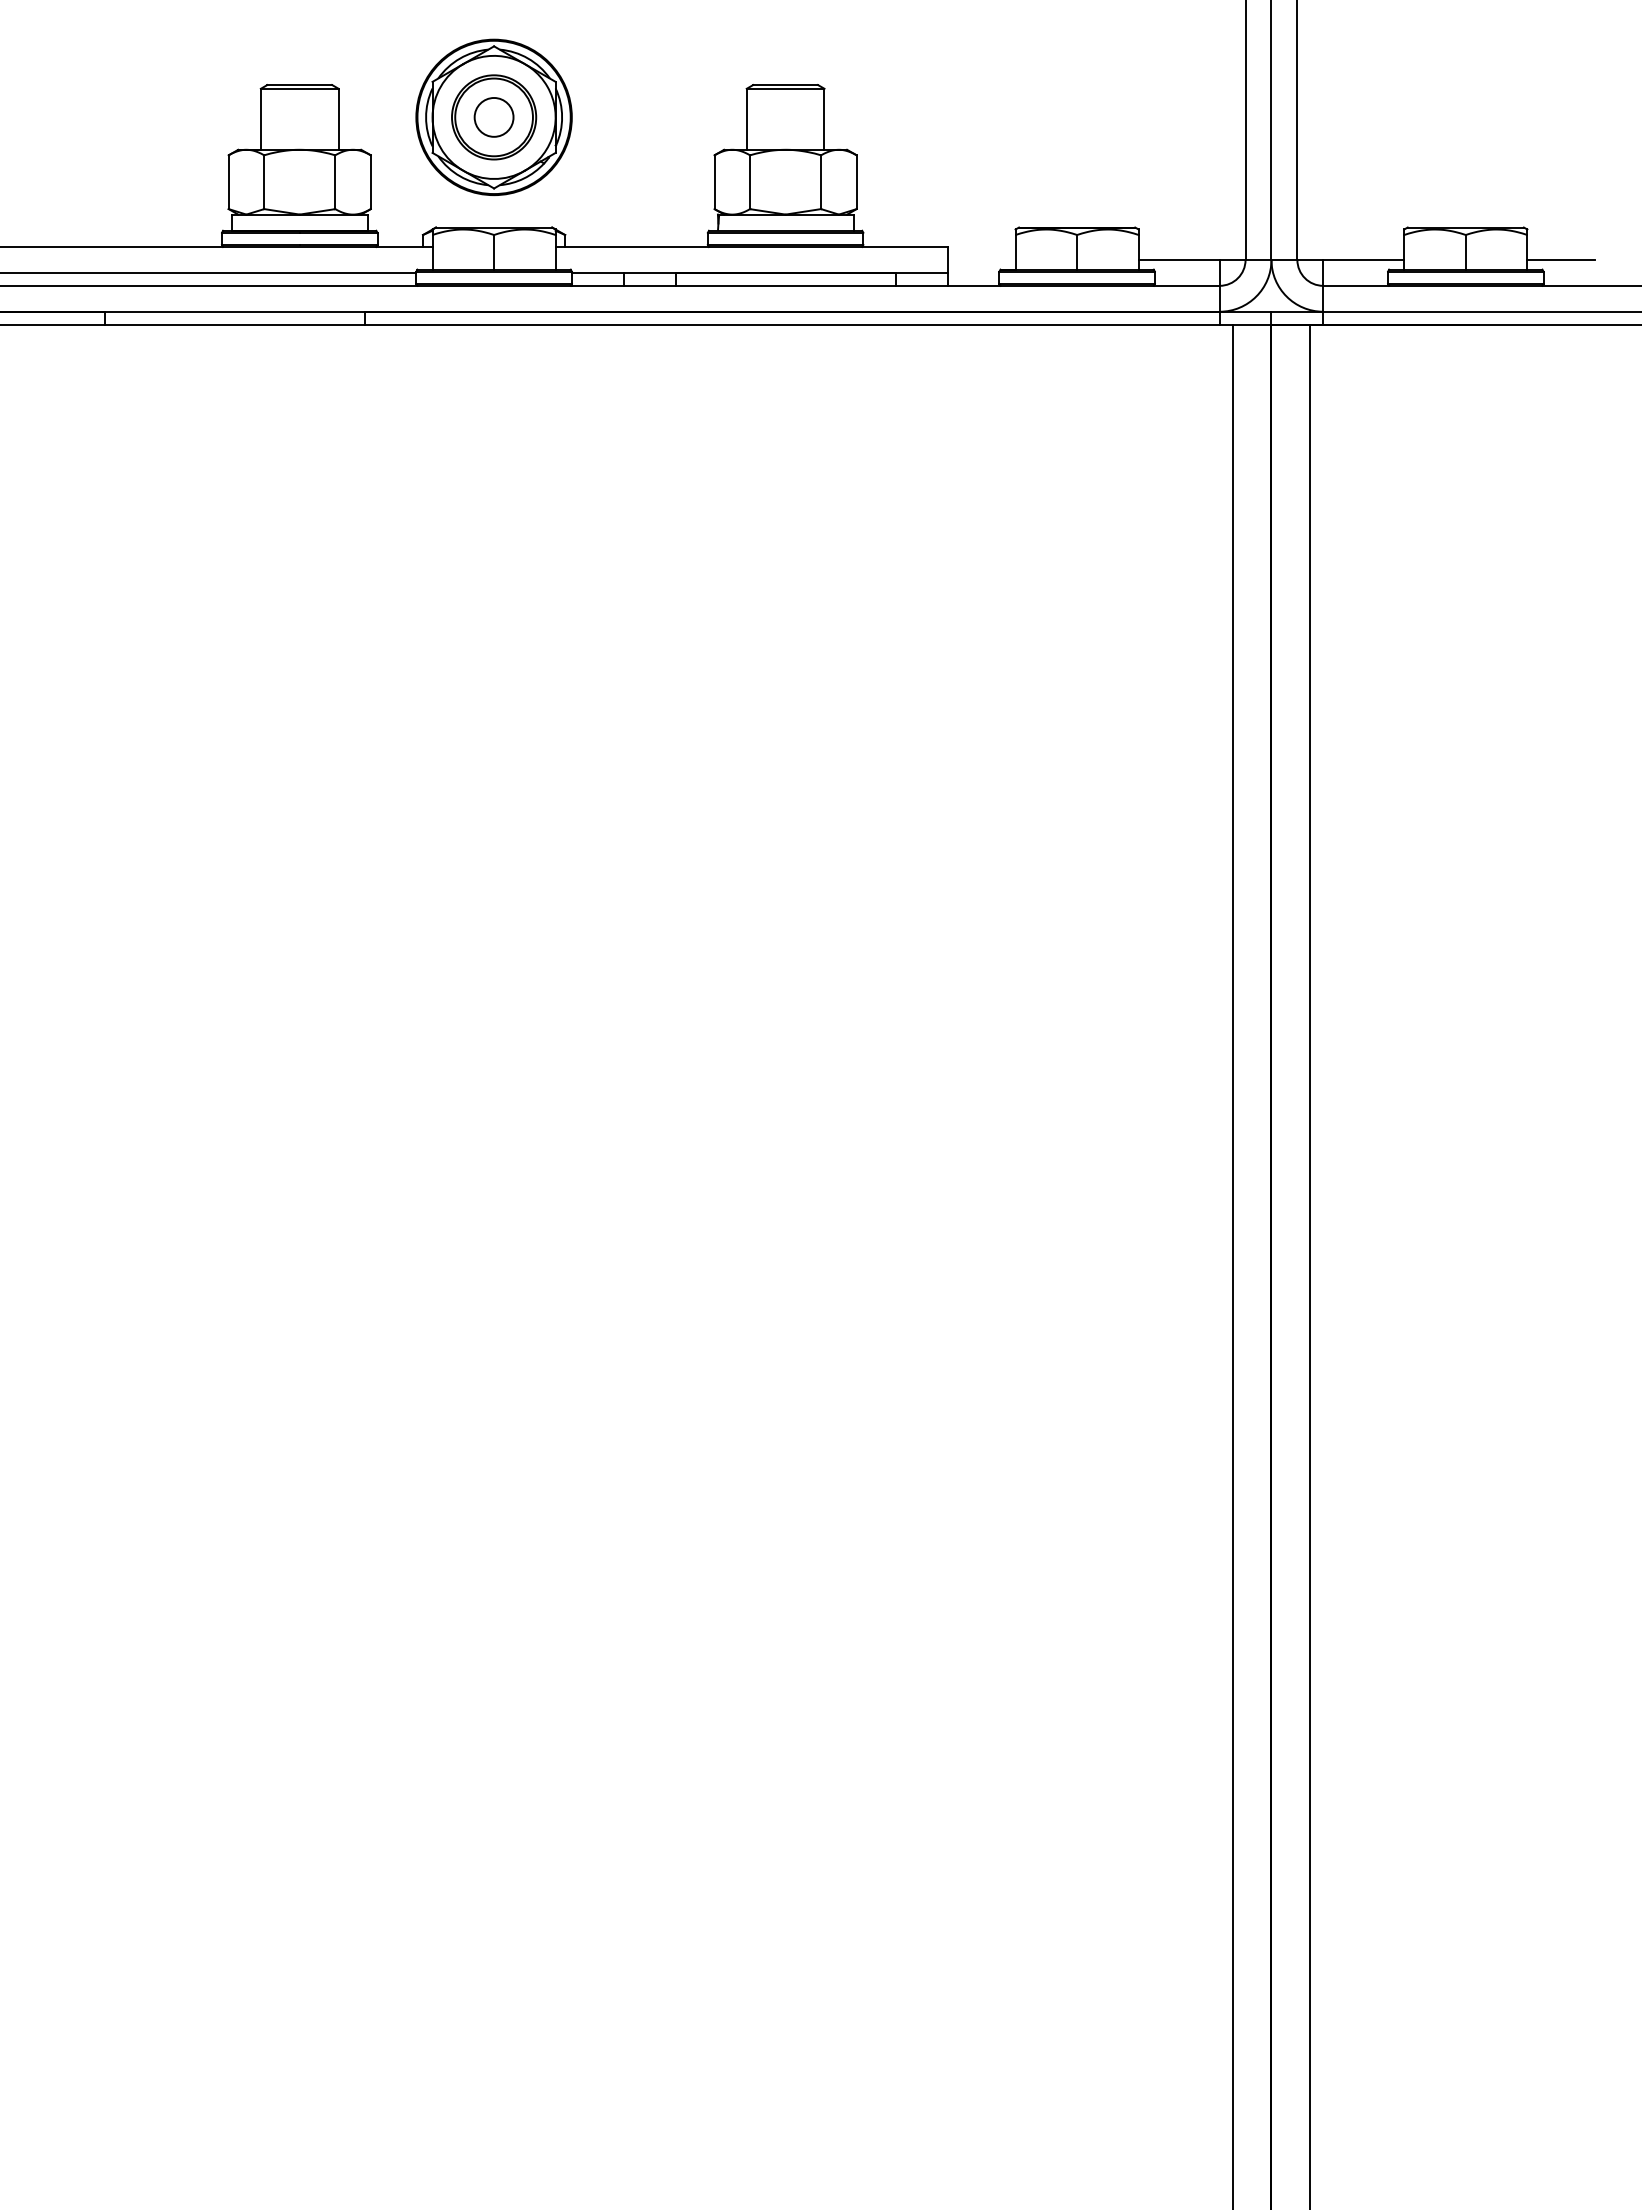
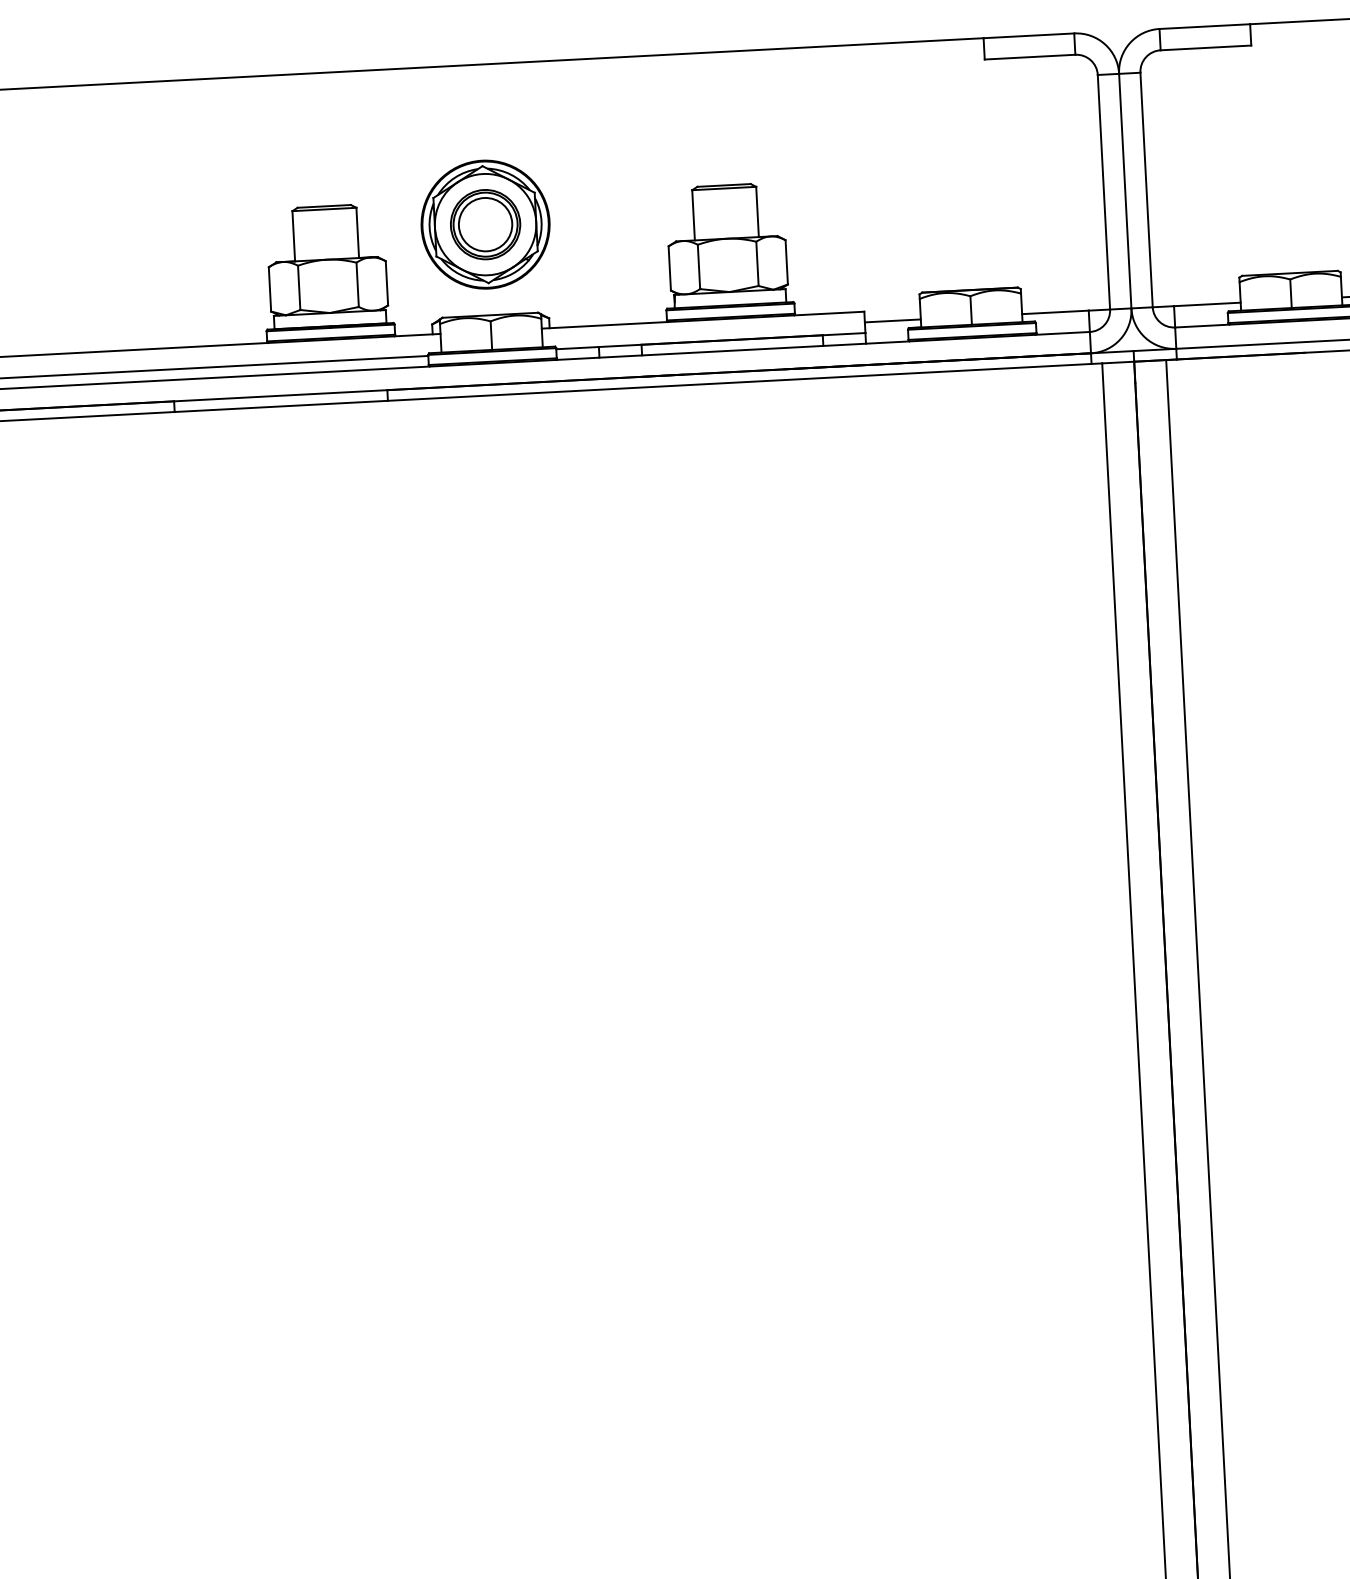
circle: (493, 117) -> (485, 224), size x1.67
line: (981, 259) -> (892, 320), added

